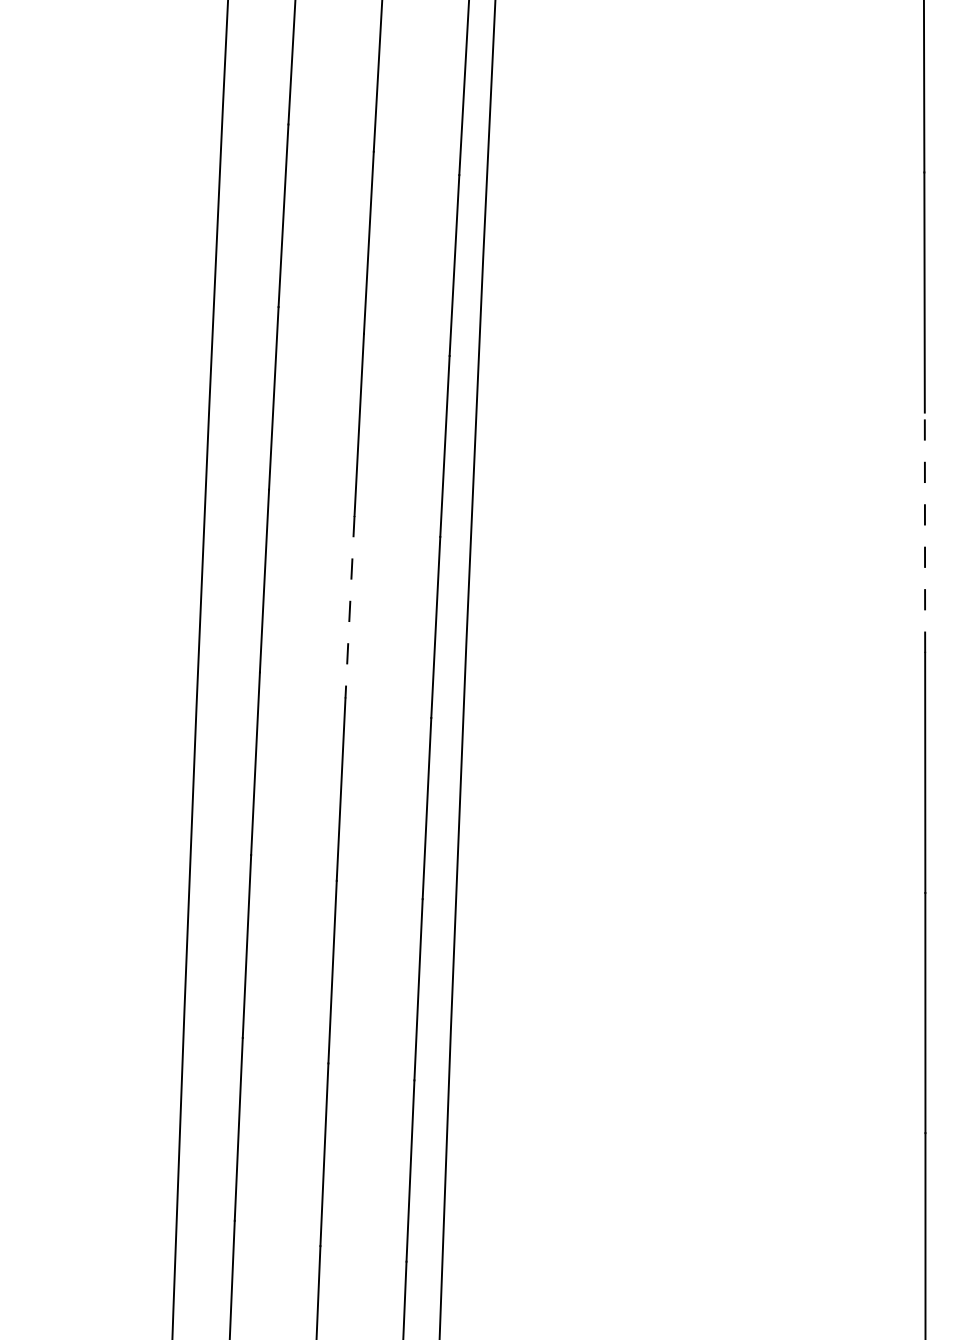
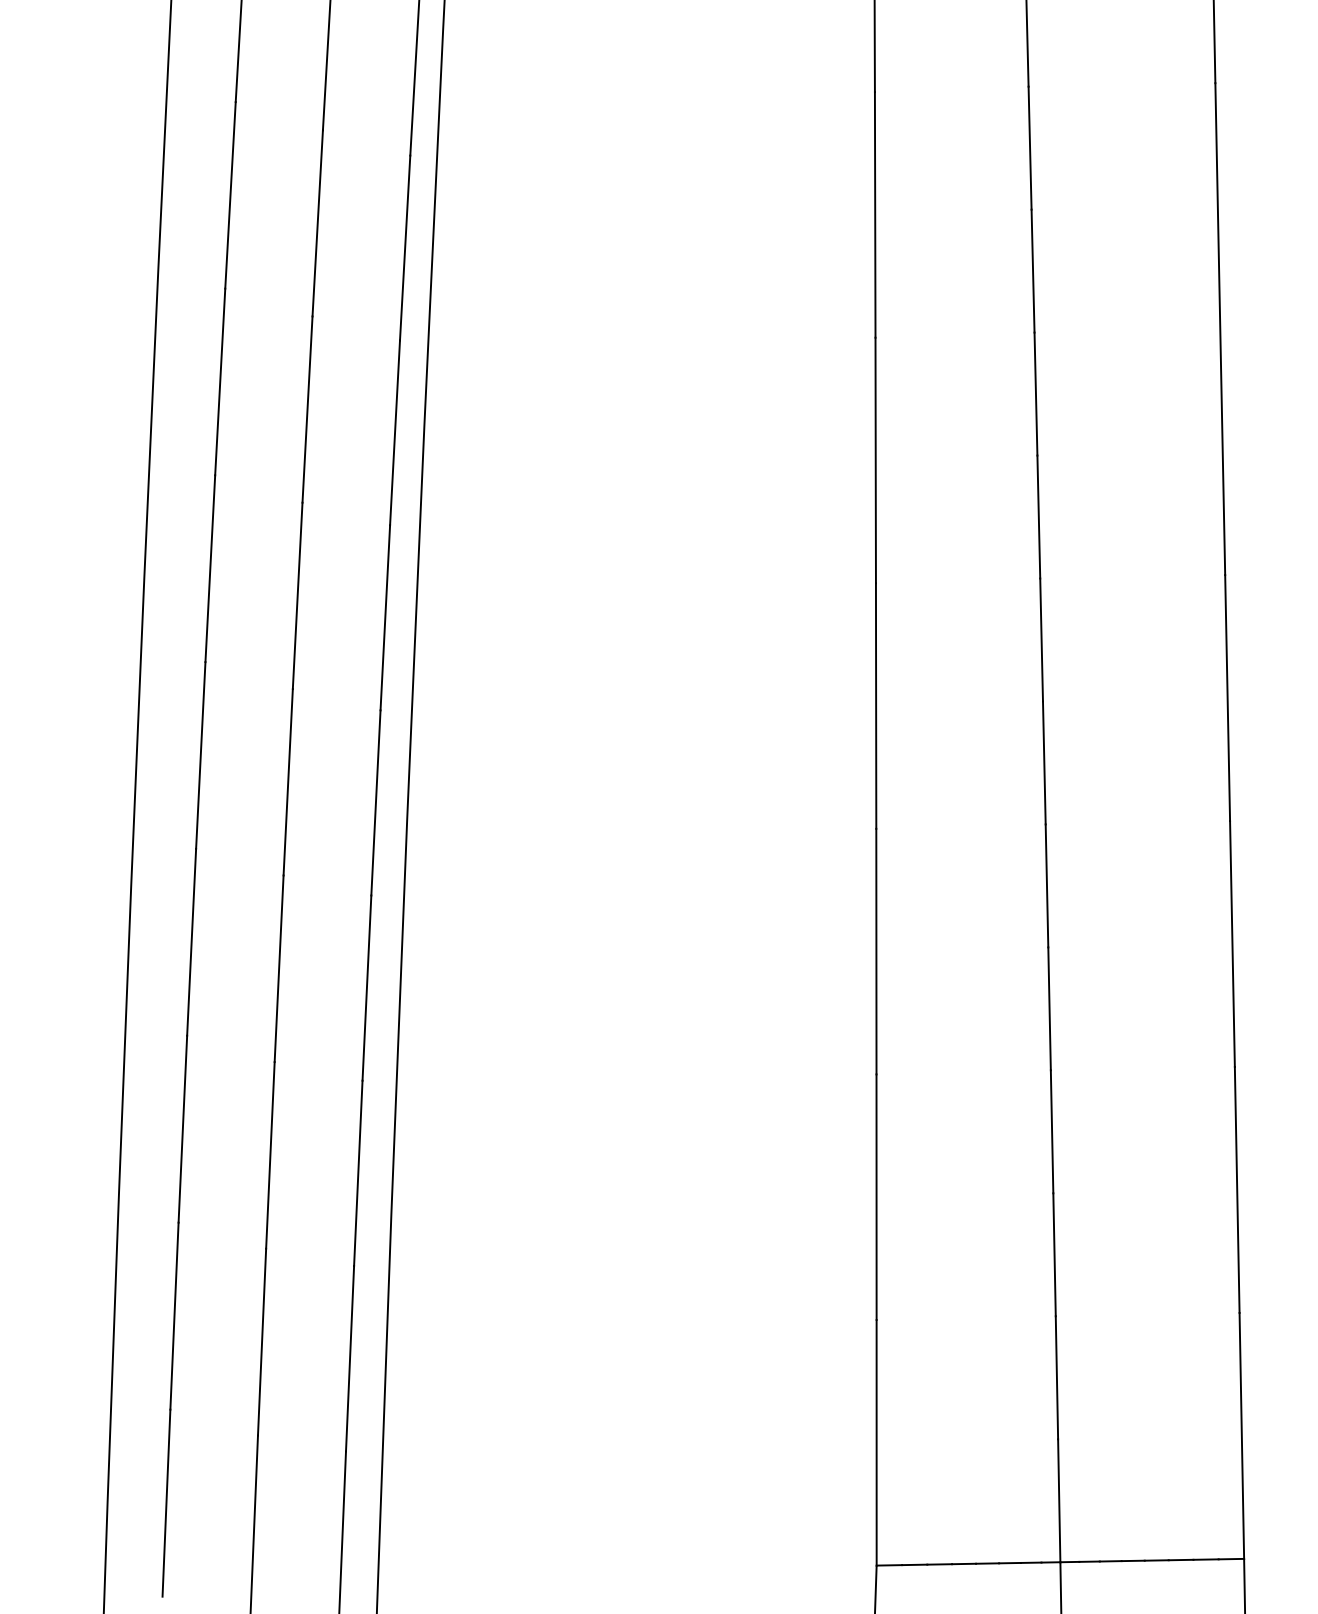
line: (925, 533) -> (876, 706), dashed -> solid
line: (350, 607) -> (288, 782), dashed -> solid

